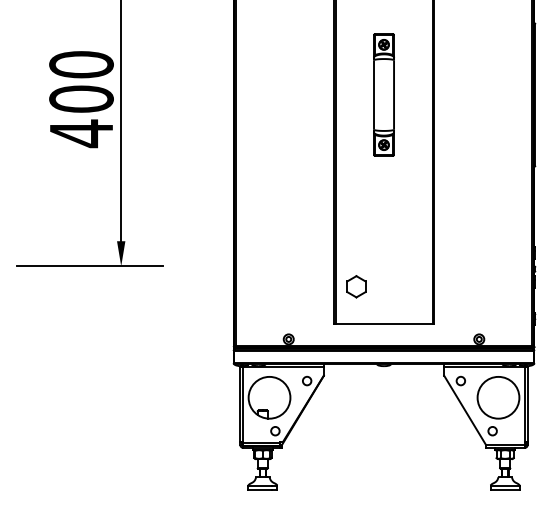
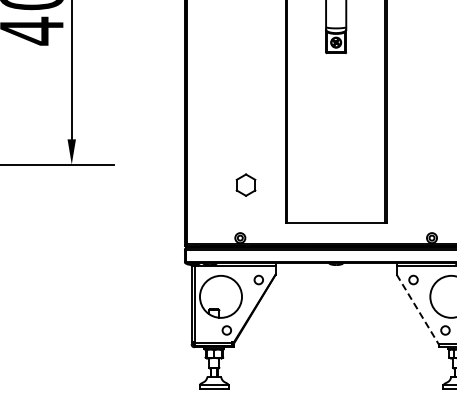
part: (356, 286) -> (246, 184), moved
line: (465, 410) -> (418, 309), solid -> dashed

